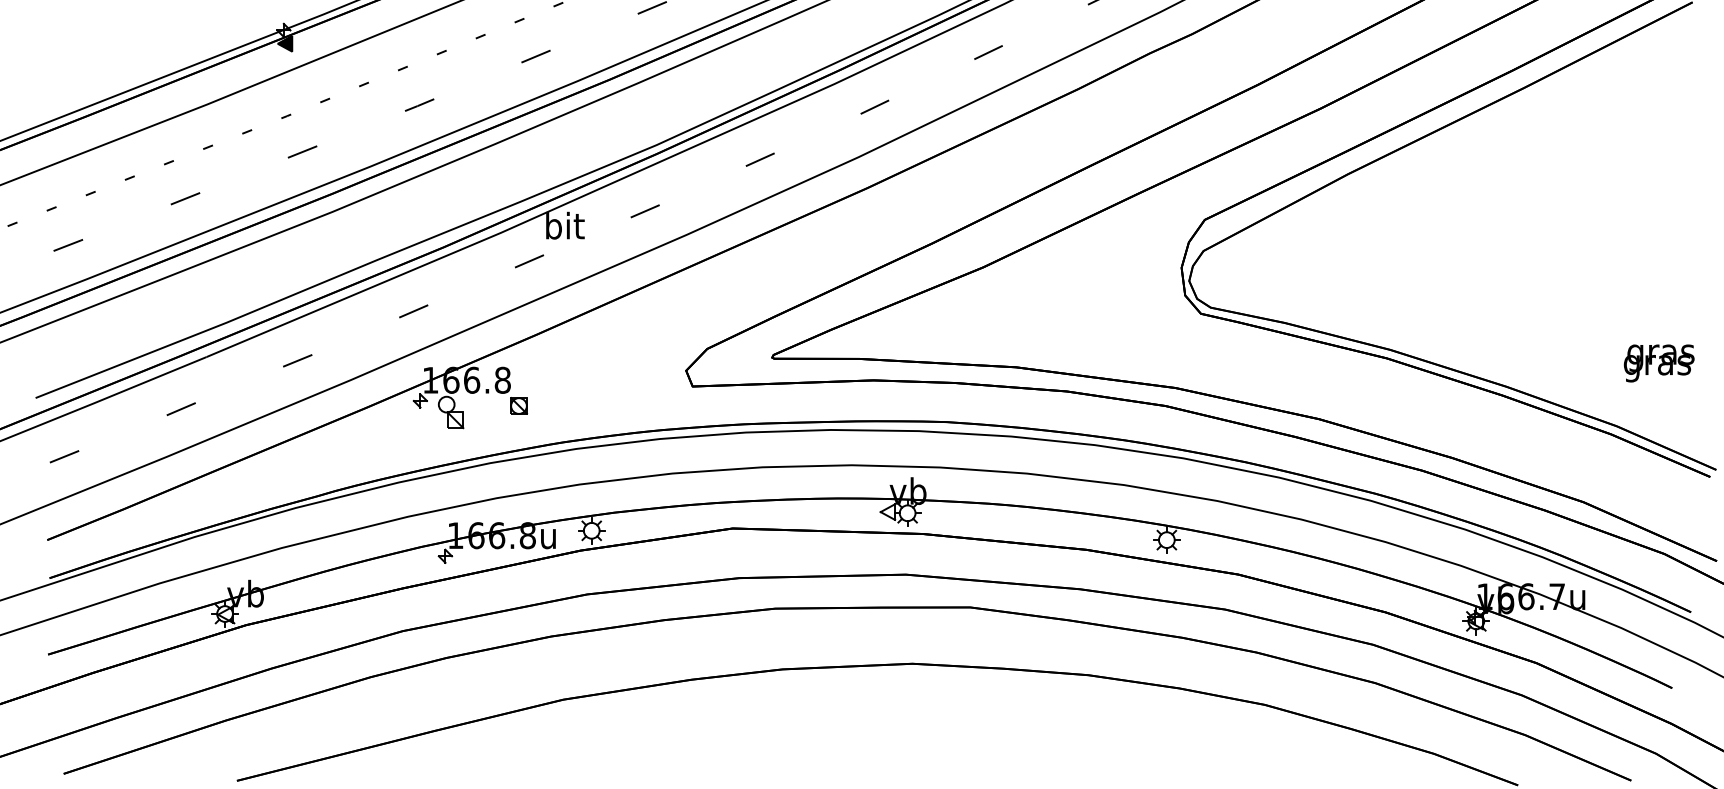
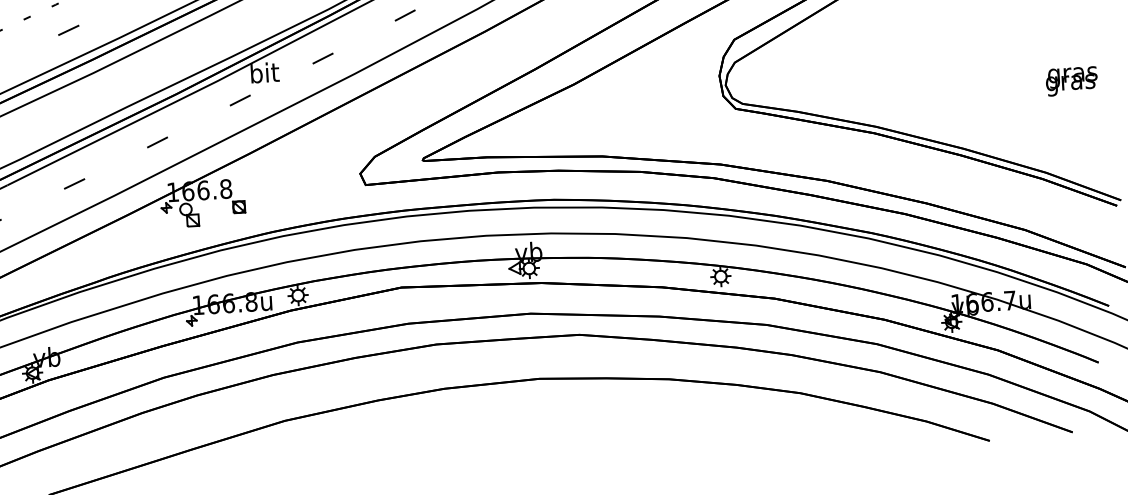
text: (1658, 363) -> (1071, 81), moved

